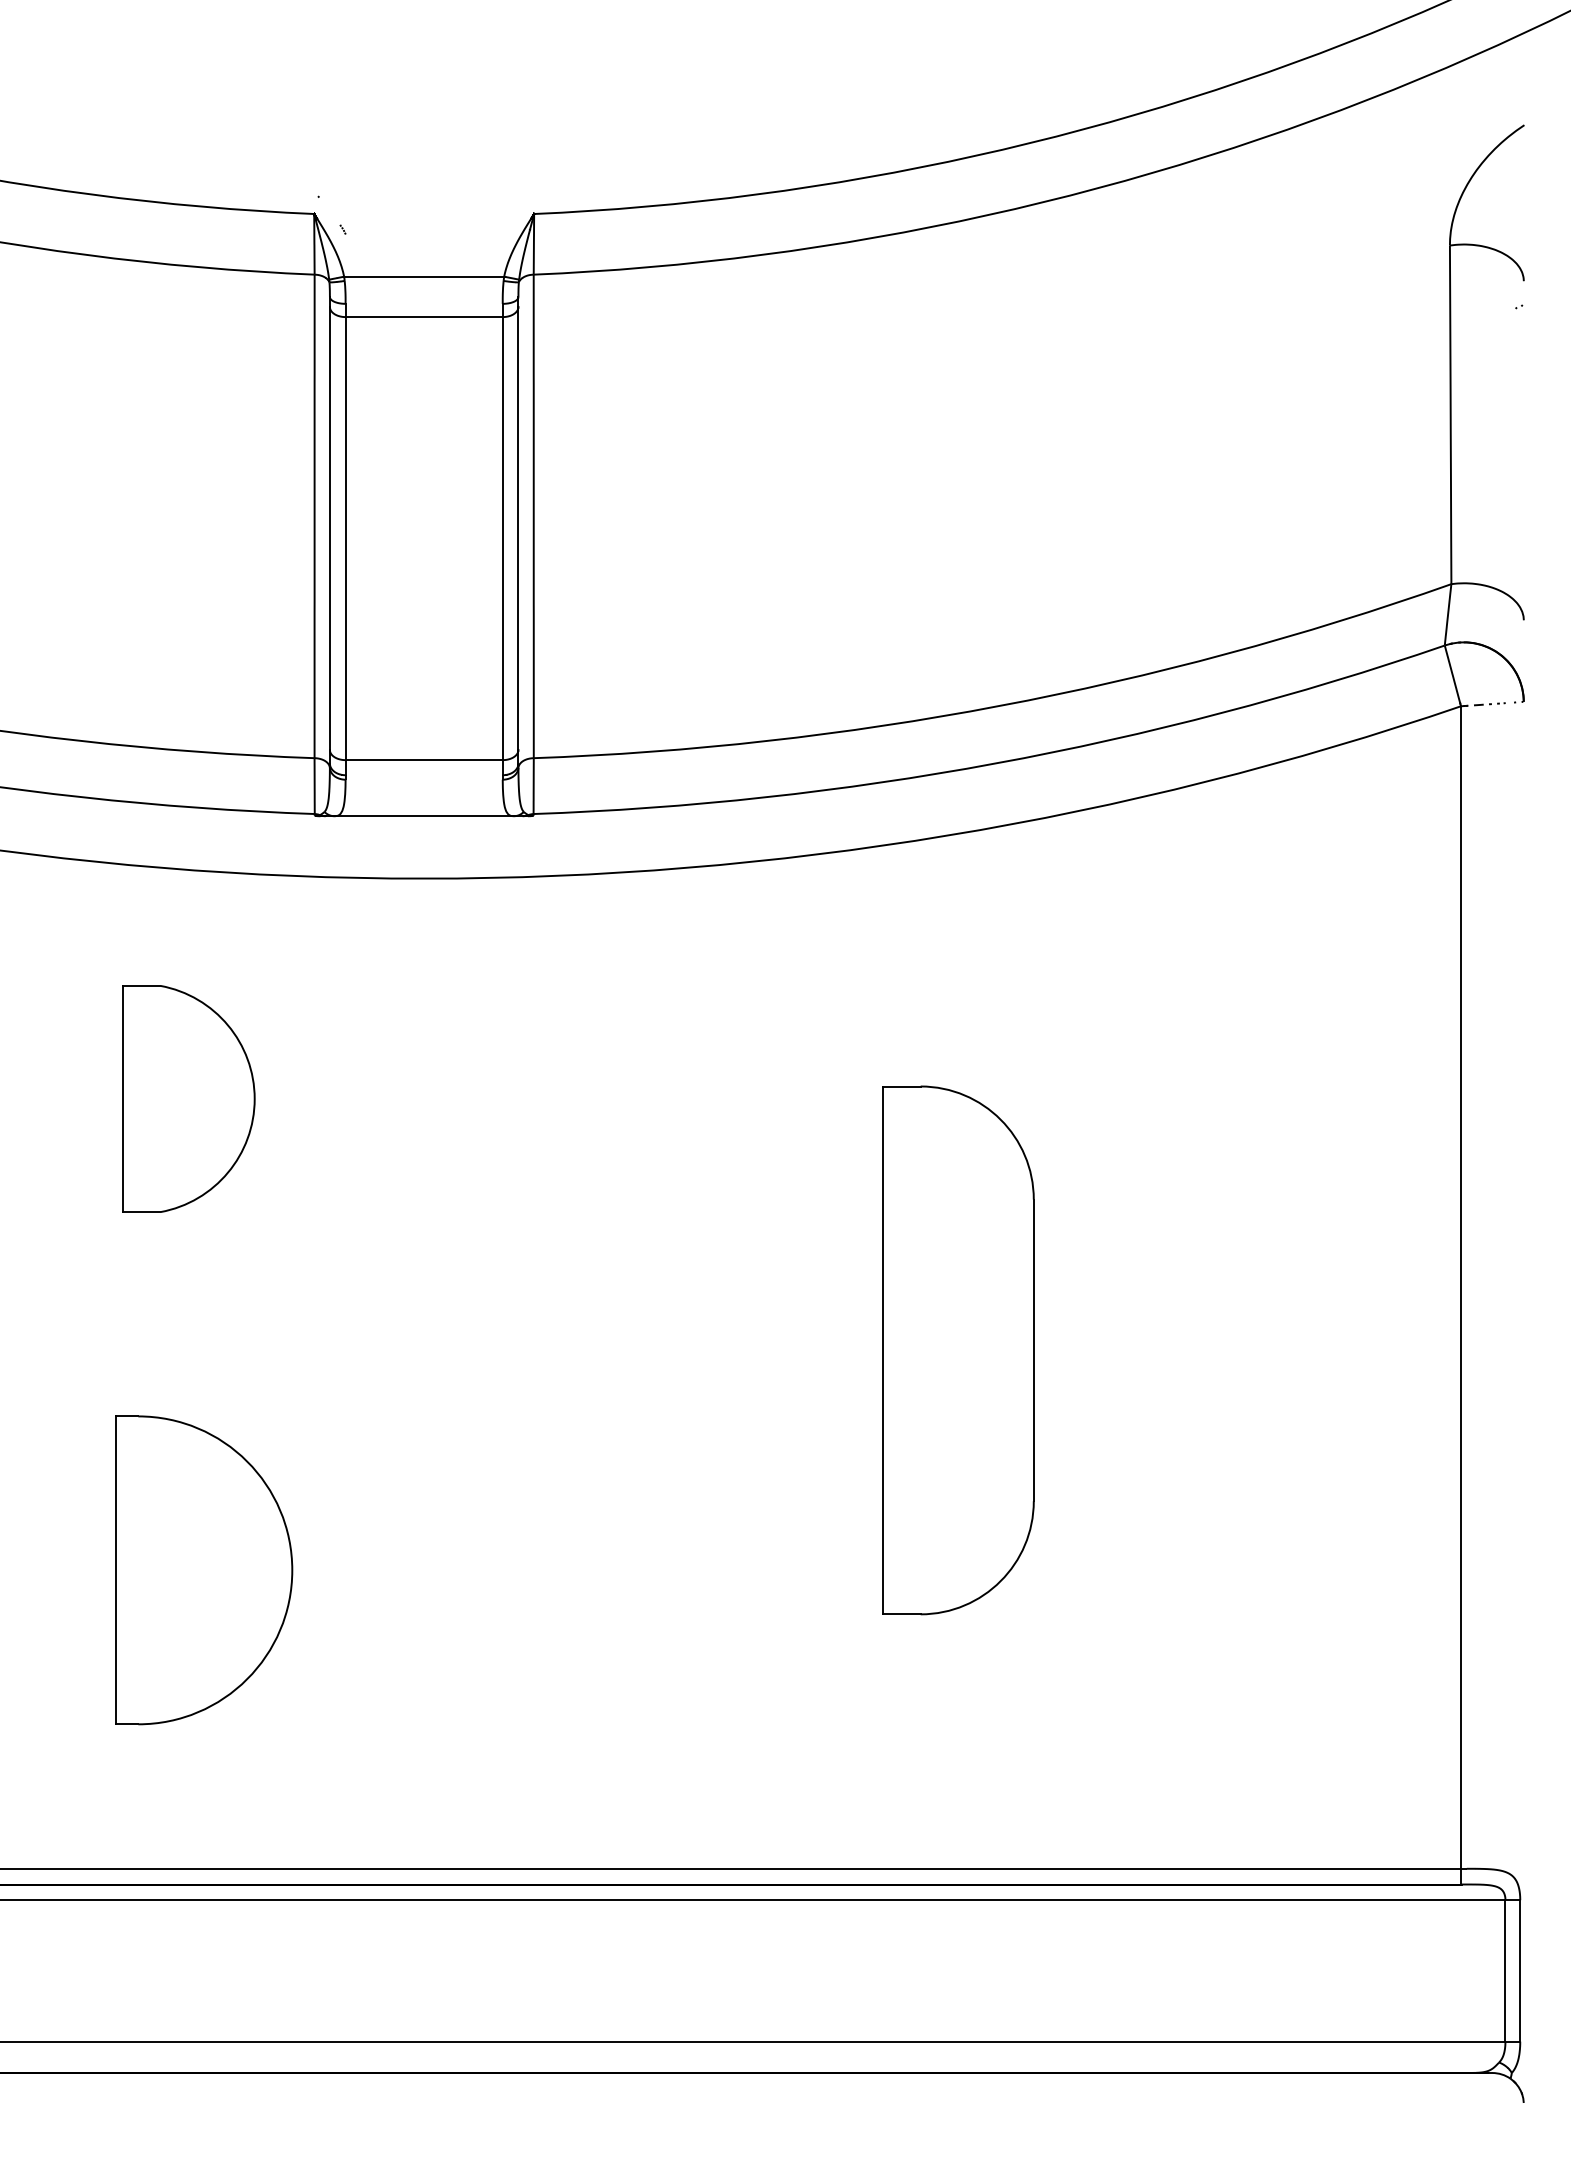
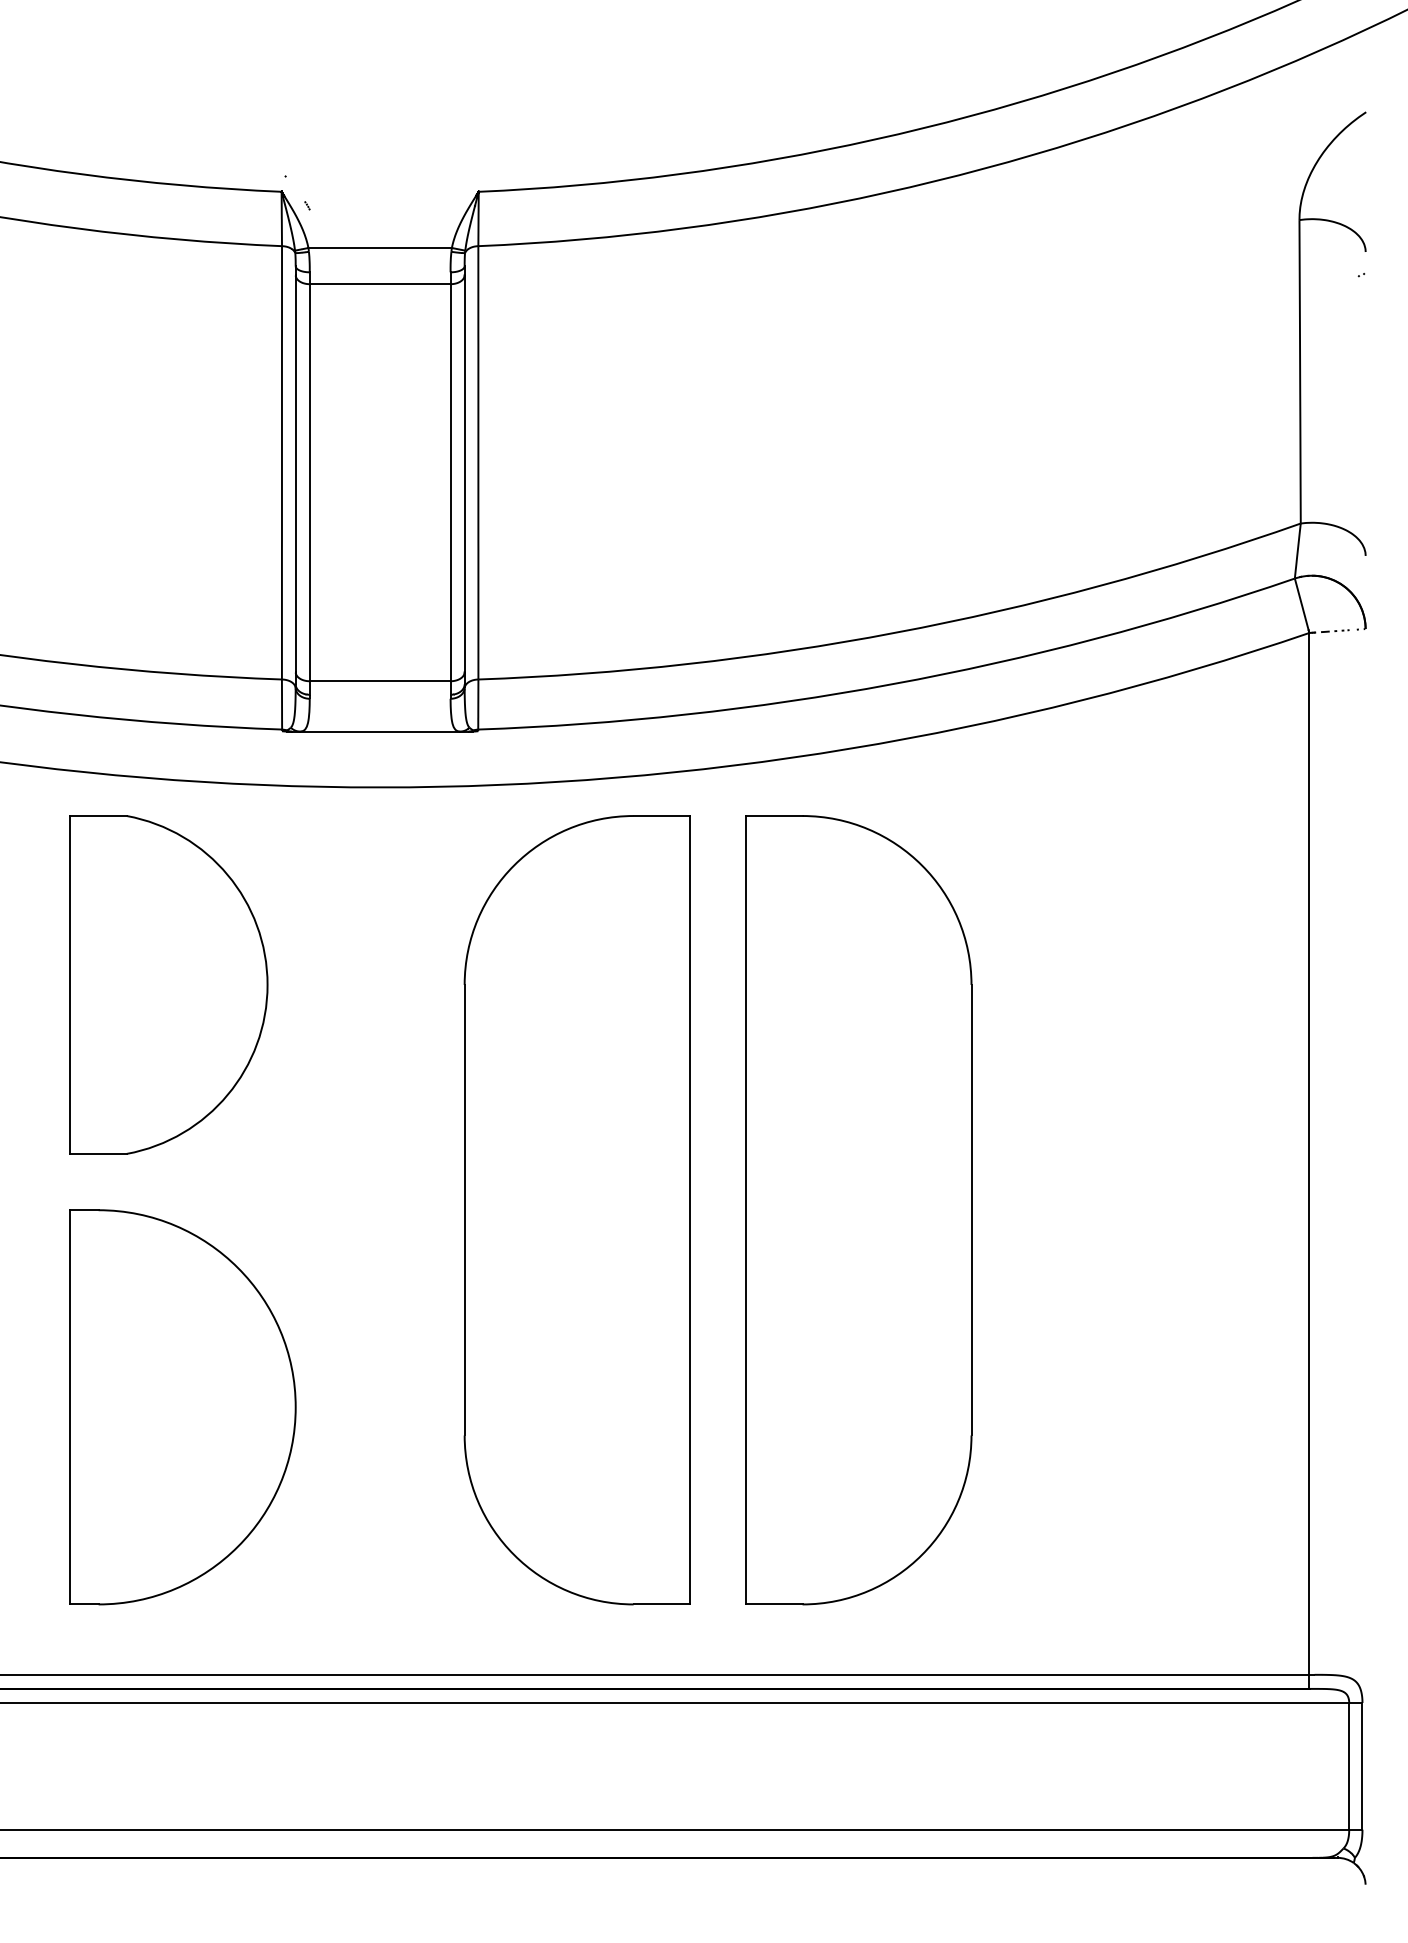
part: (188, 1098) -> (168, 984), size x1.67
part: (643, 1350) -> (576, 1210), added
part: (958, 1350) -> (859, 1210), size x1.67
part: (204, 1570) -> (183, 1407), size x1.43

